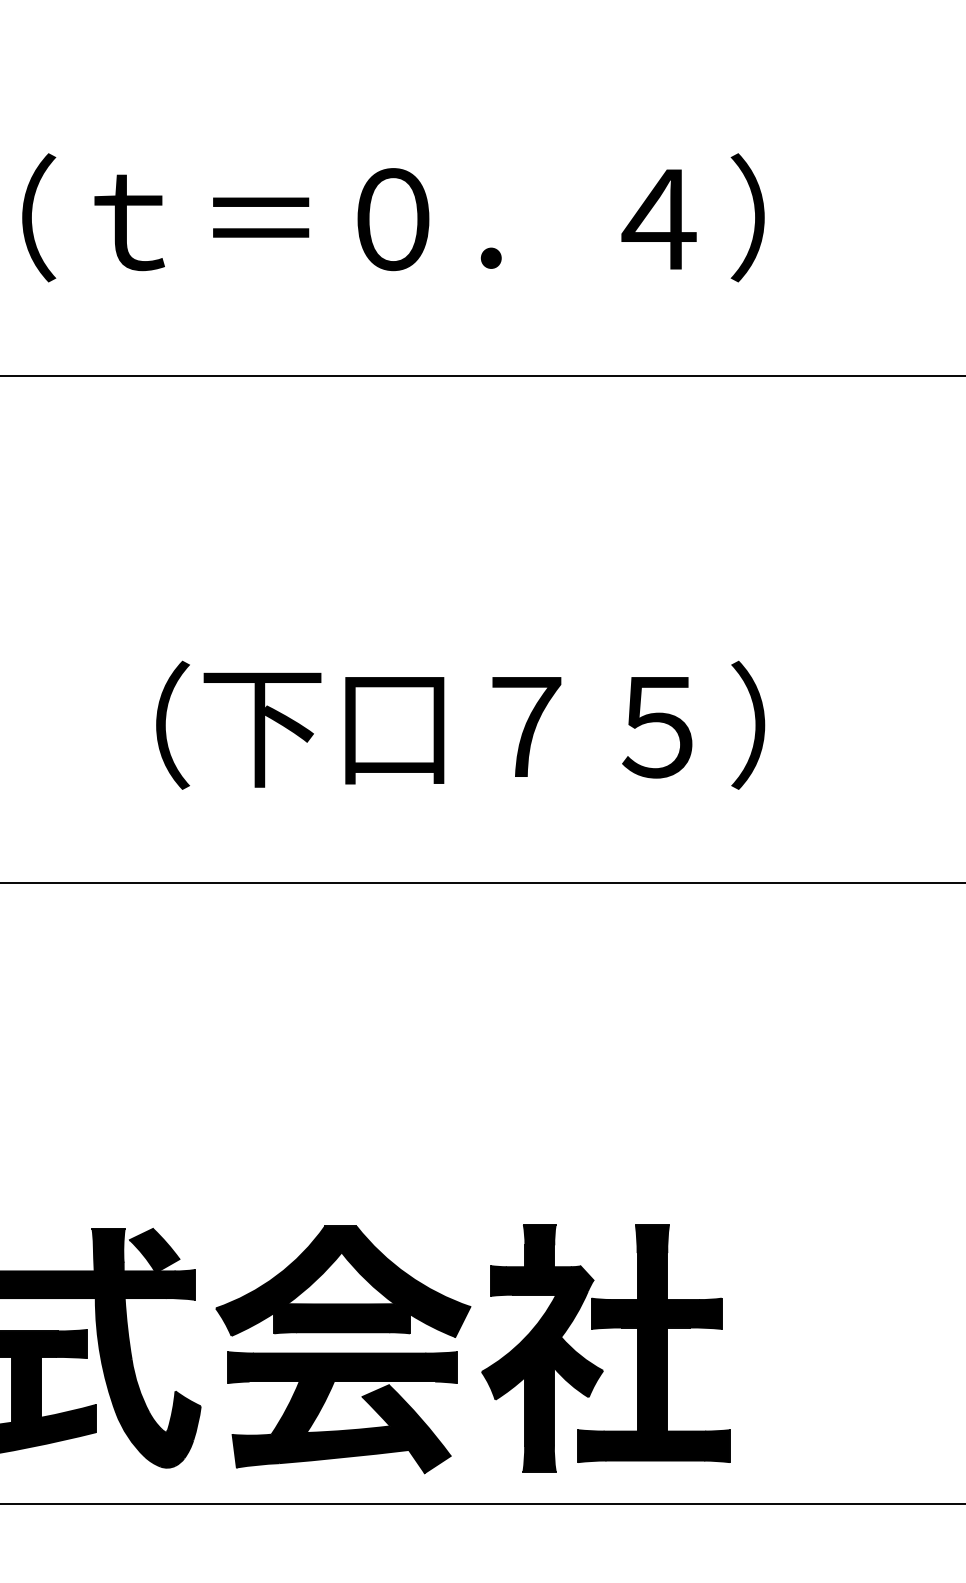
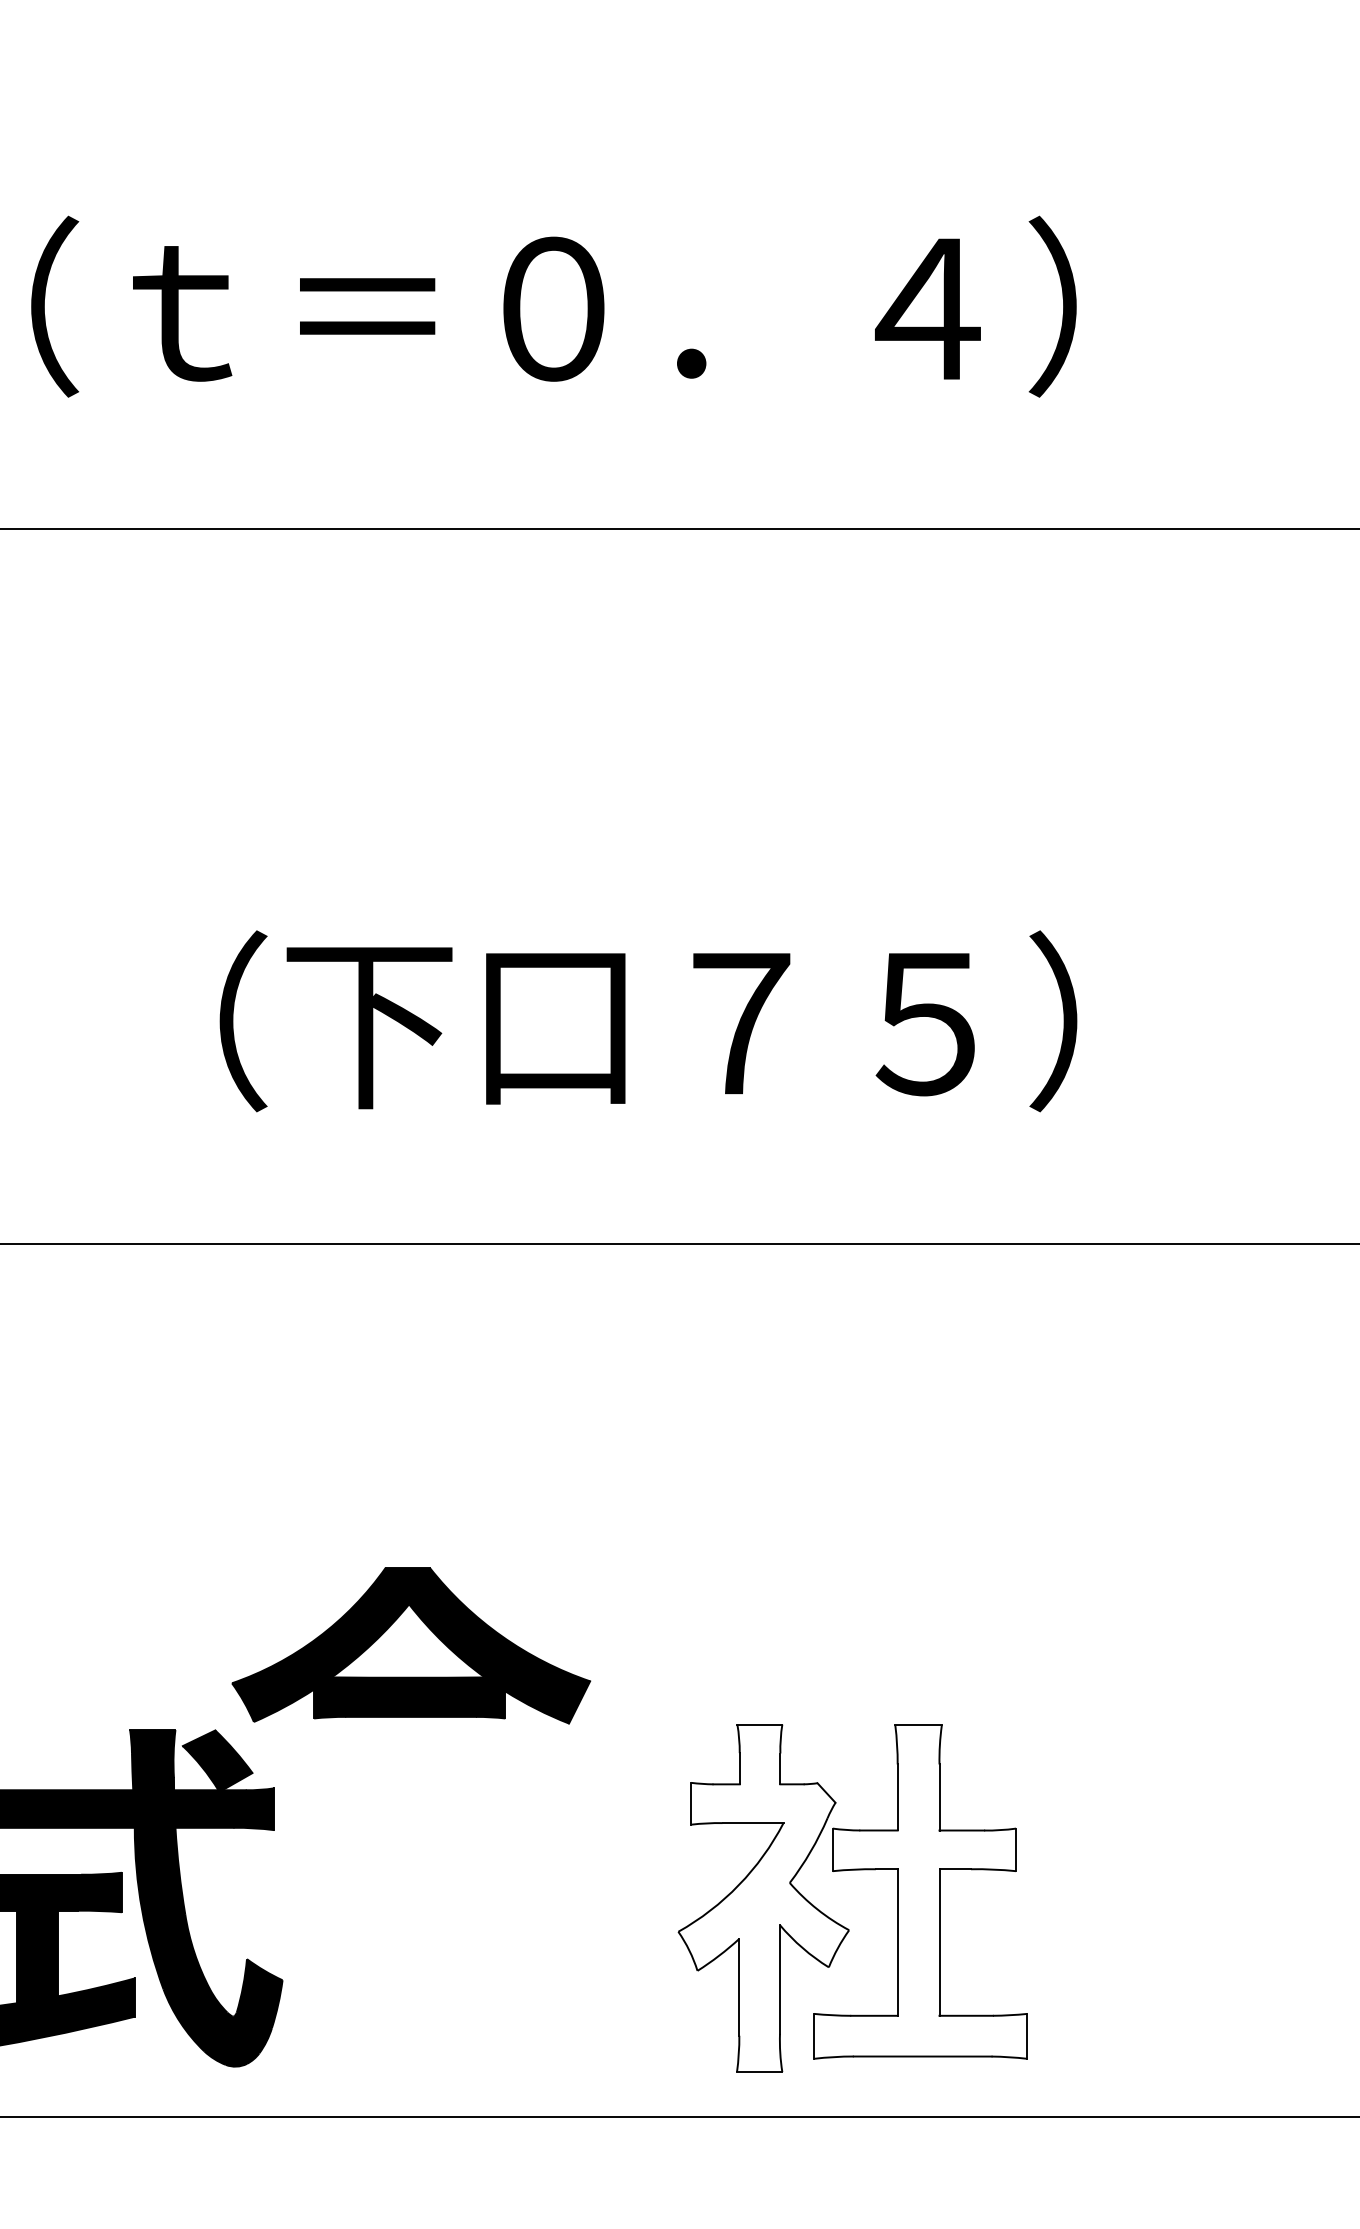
part: (343, 1281) -> (411, 1645), moved
fill: (653, 1343) -> (920, 1891), removed
fill: (542, 1348) -> (763, 1898), removed
part: (343, 1429) -> (483, 2013), removed

